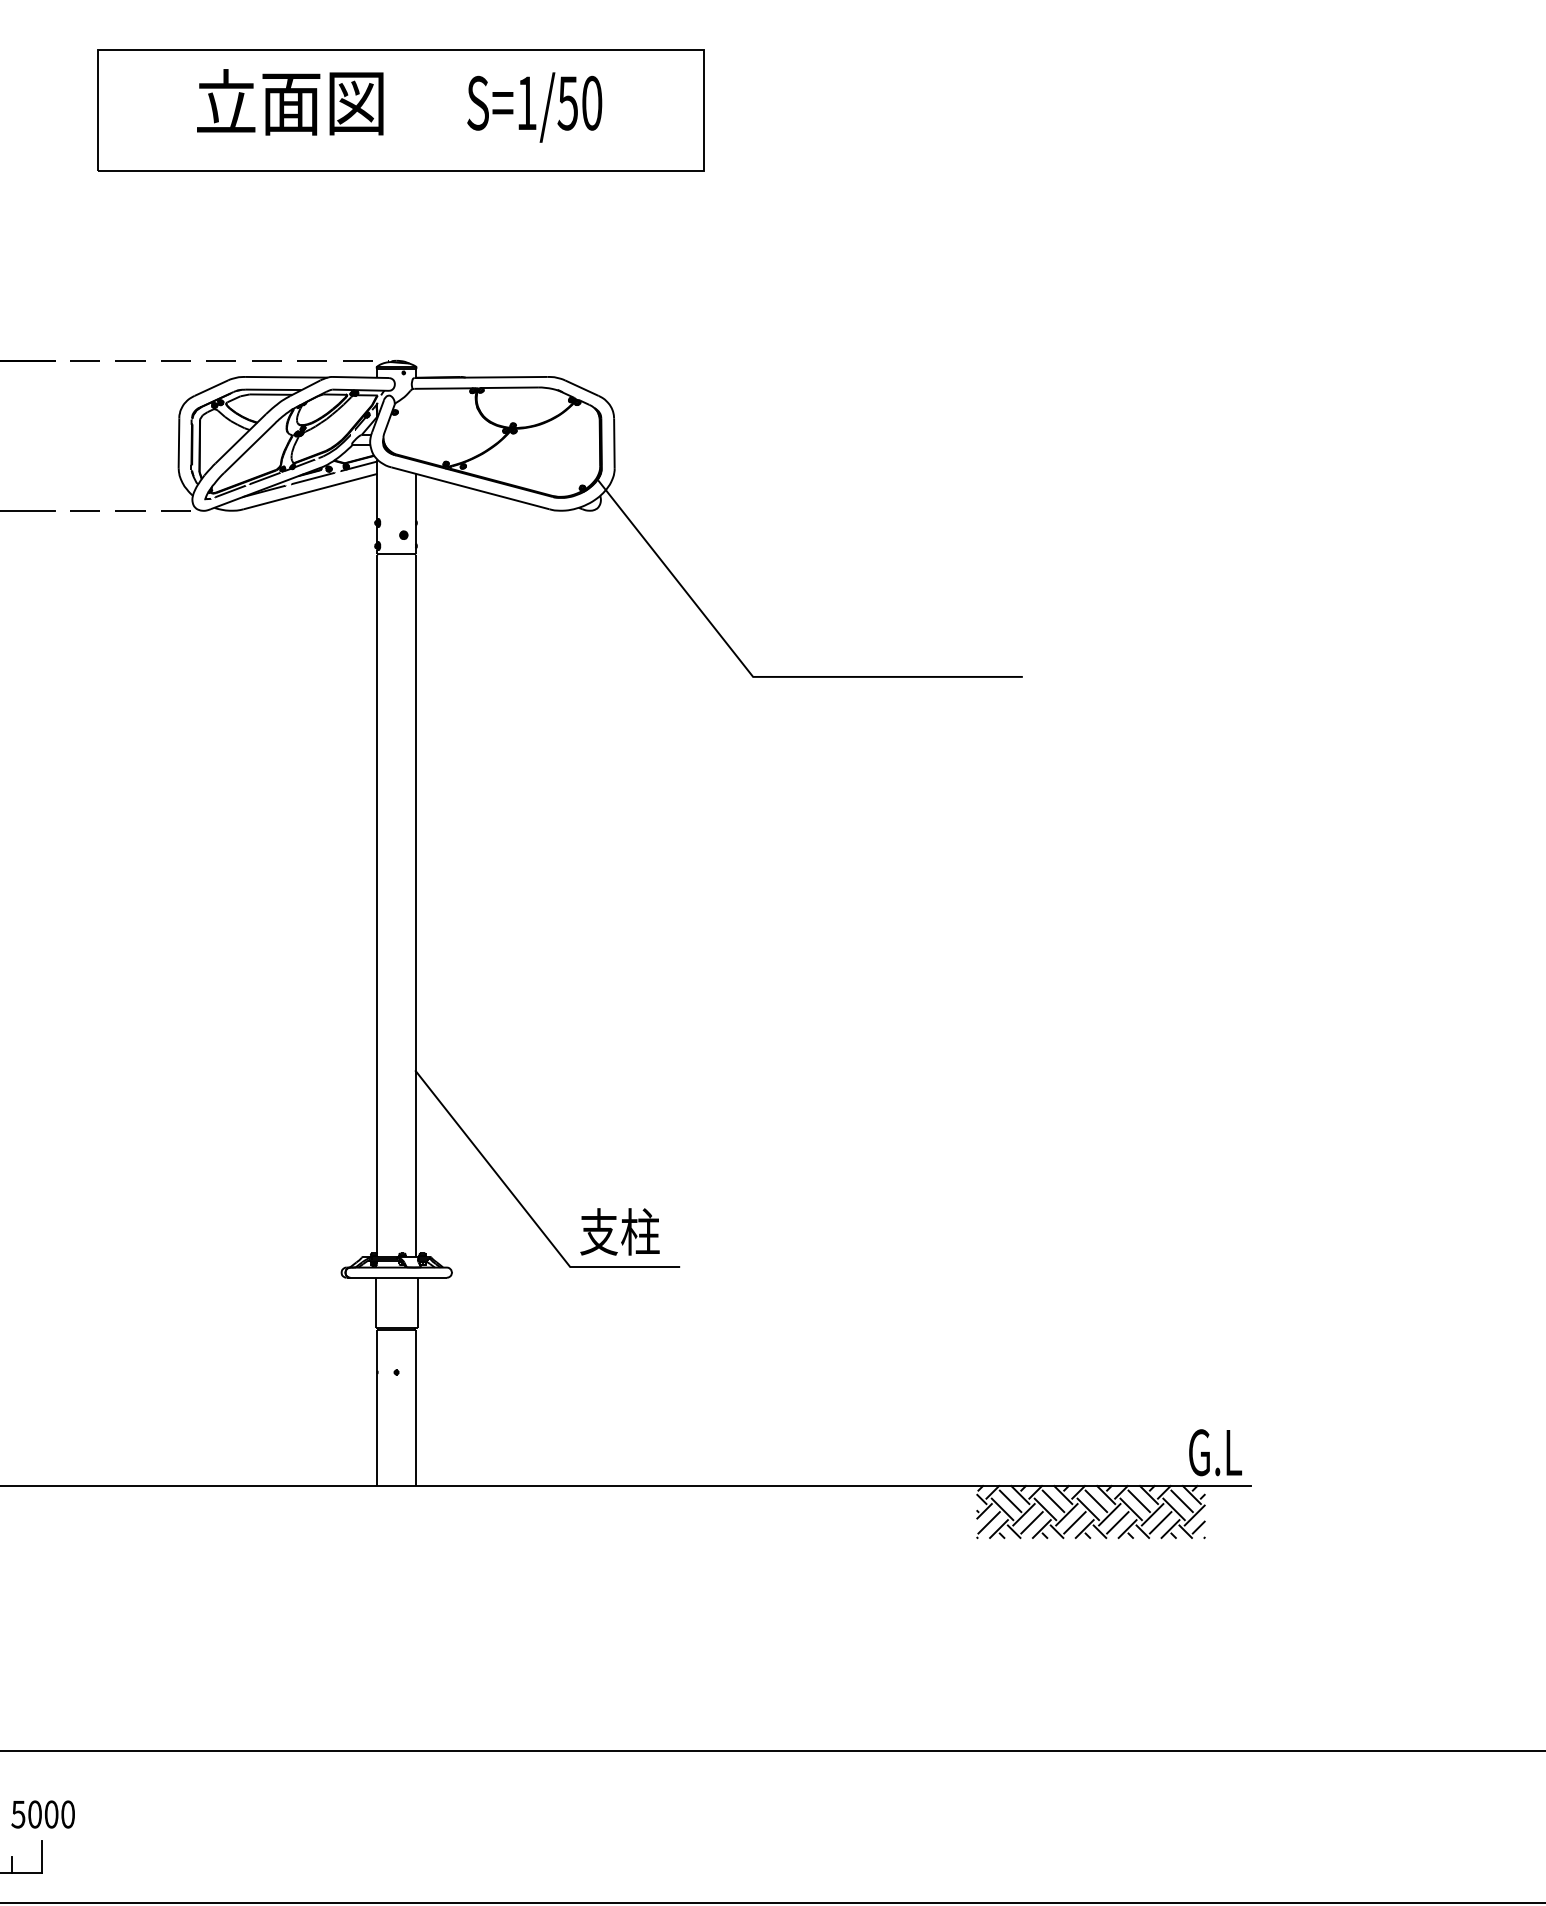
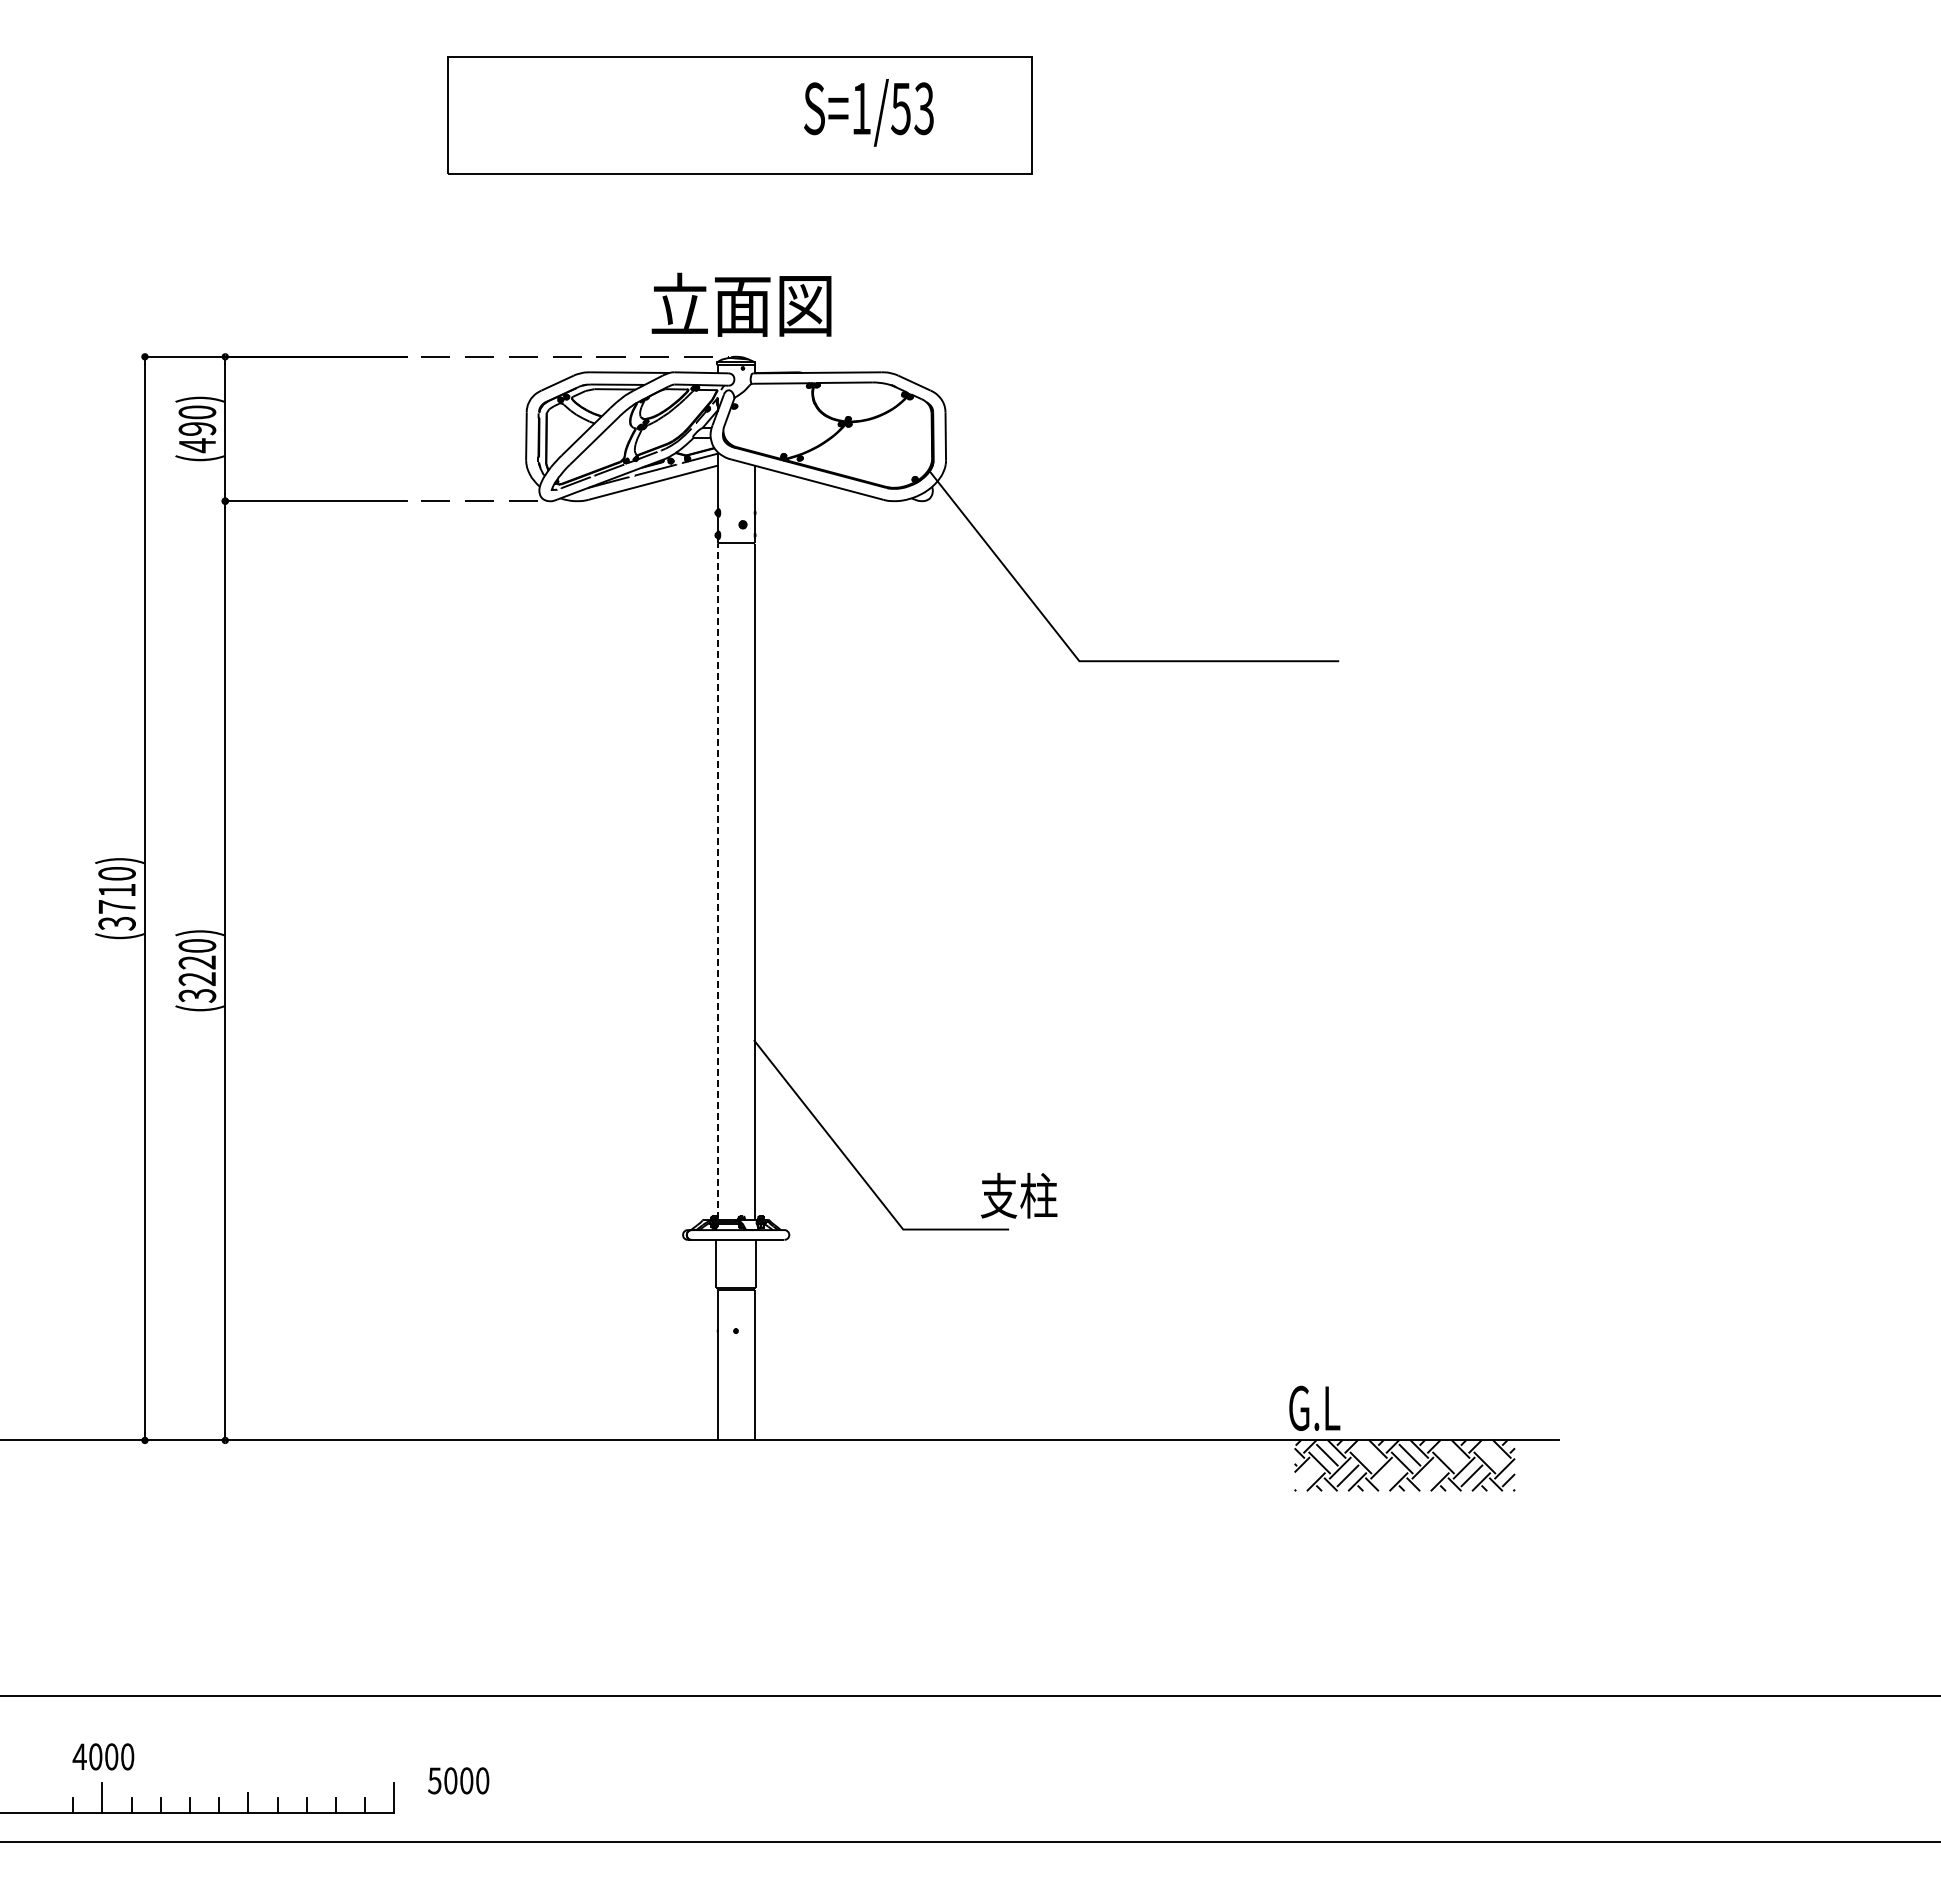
text: (290, 101) -> (741, 304), moved
text: (591, 103) -> (923, 108), S=1/50 -> S=1/53
line: (377, 905) -> (717, 881), solid -> dashed
text: (620, 1231) -> (1019, 1195), moved
text: (1215, 1451) -> (1314, 1407), moved
line: (1053, 1500) -> (1368, 1454), removed
line: (1138, 1500) -> (1450, 1454), removed
line: (1182, 1500) -> (1492, 1454), removed
line: (988, 1522) -> (1306, 1475), removed
line: (1075, 1522) -> (1389, 1475), removed
line: (1117, 1522) -> (1430, 1475), removed
text: (43, 1814) -> (458, 1780), moved

